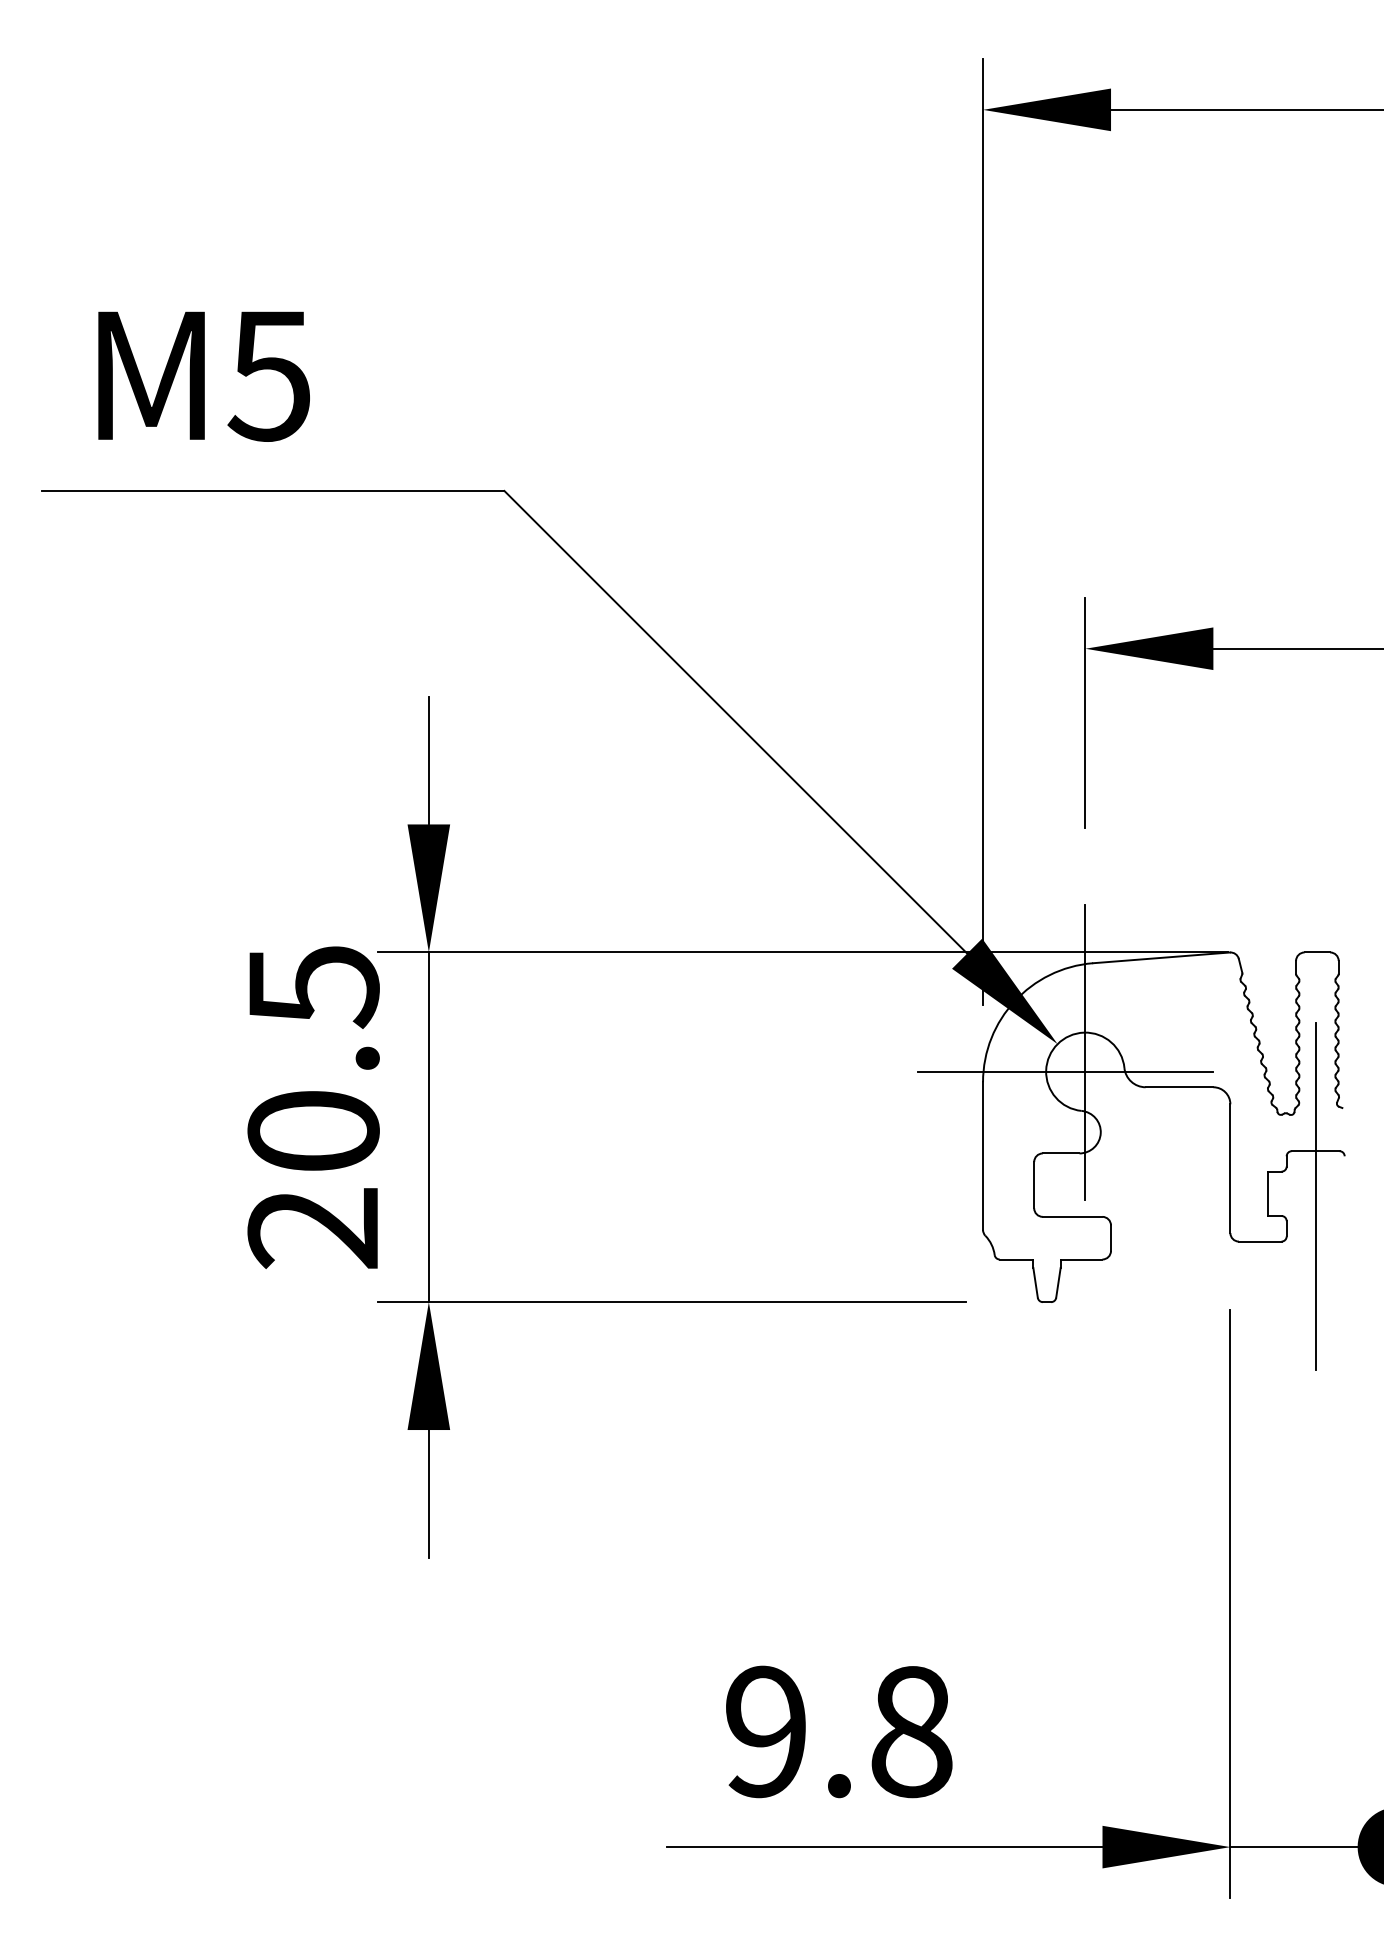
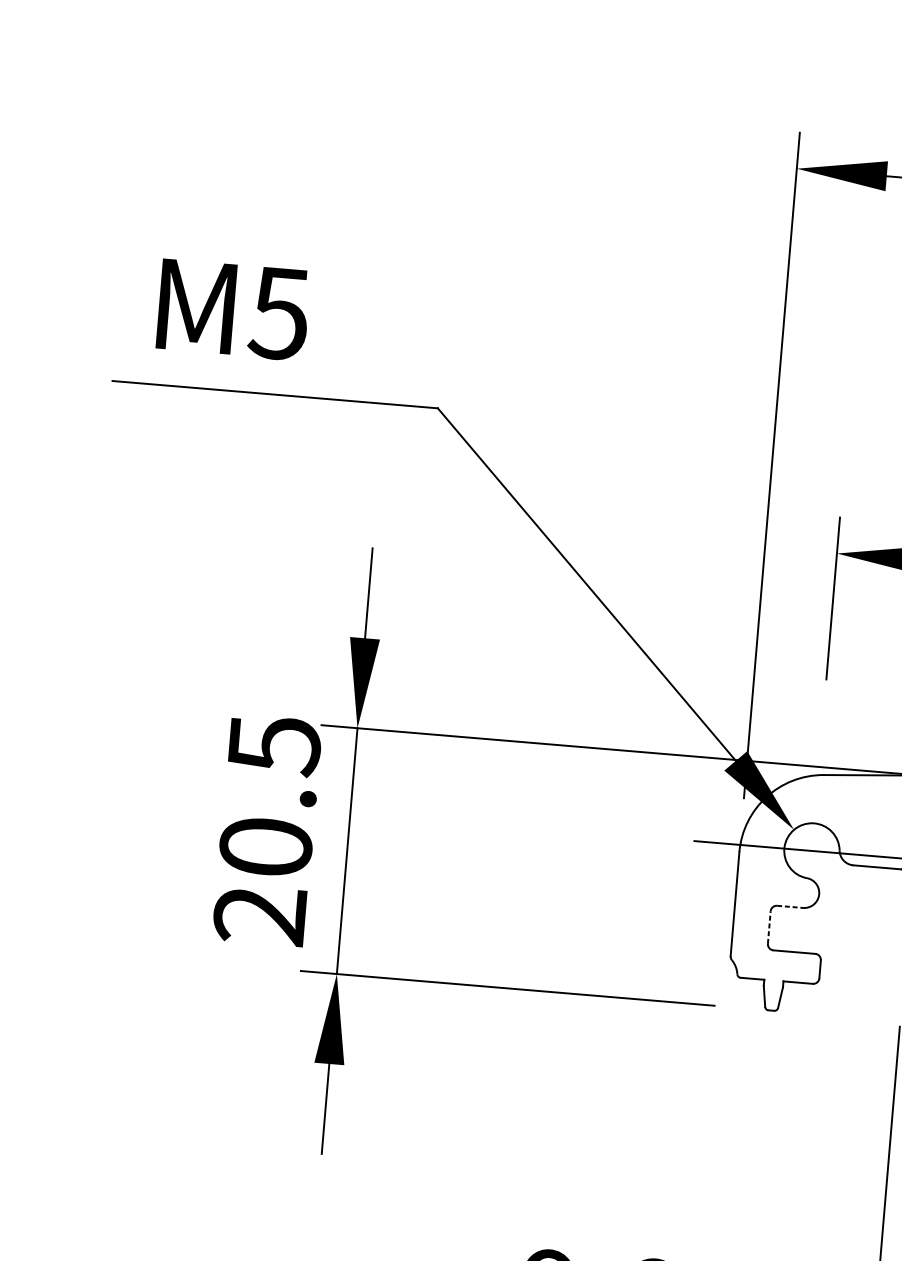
line: (1085, 1051) -> (813, 836), removed
line: (1061, 1153) -> (790, 906), solid -> dashed
line: (1034, 1184) -> (769, 927), solid -> dashed

